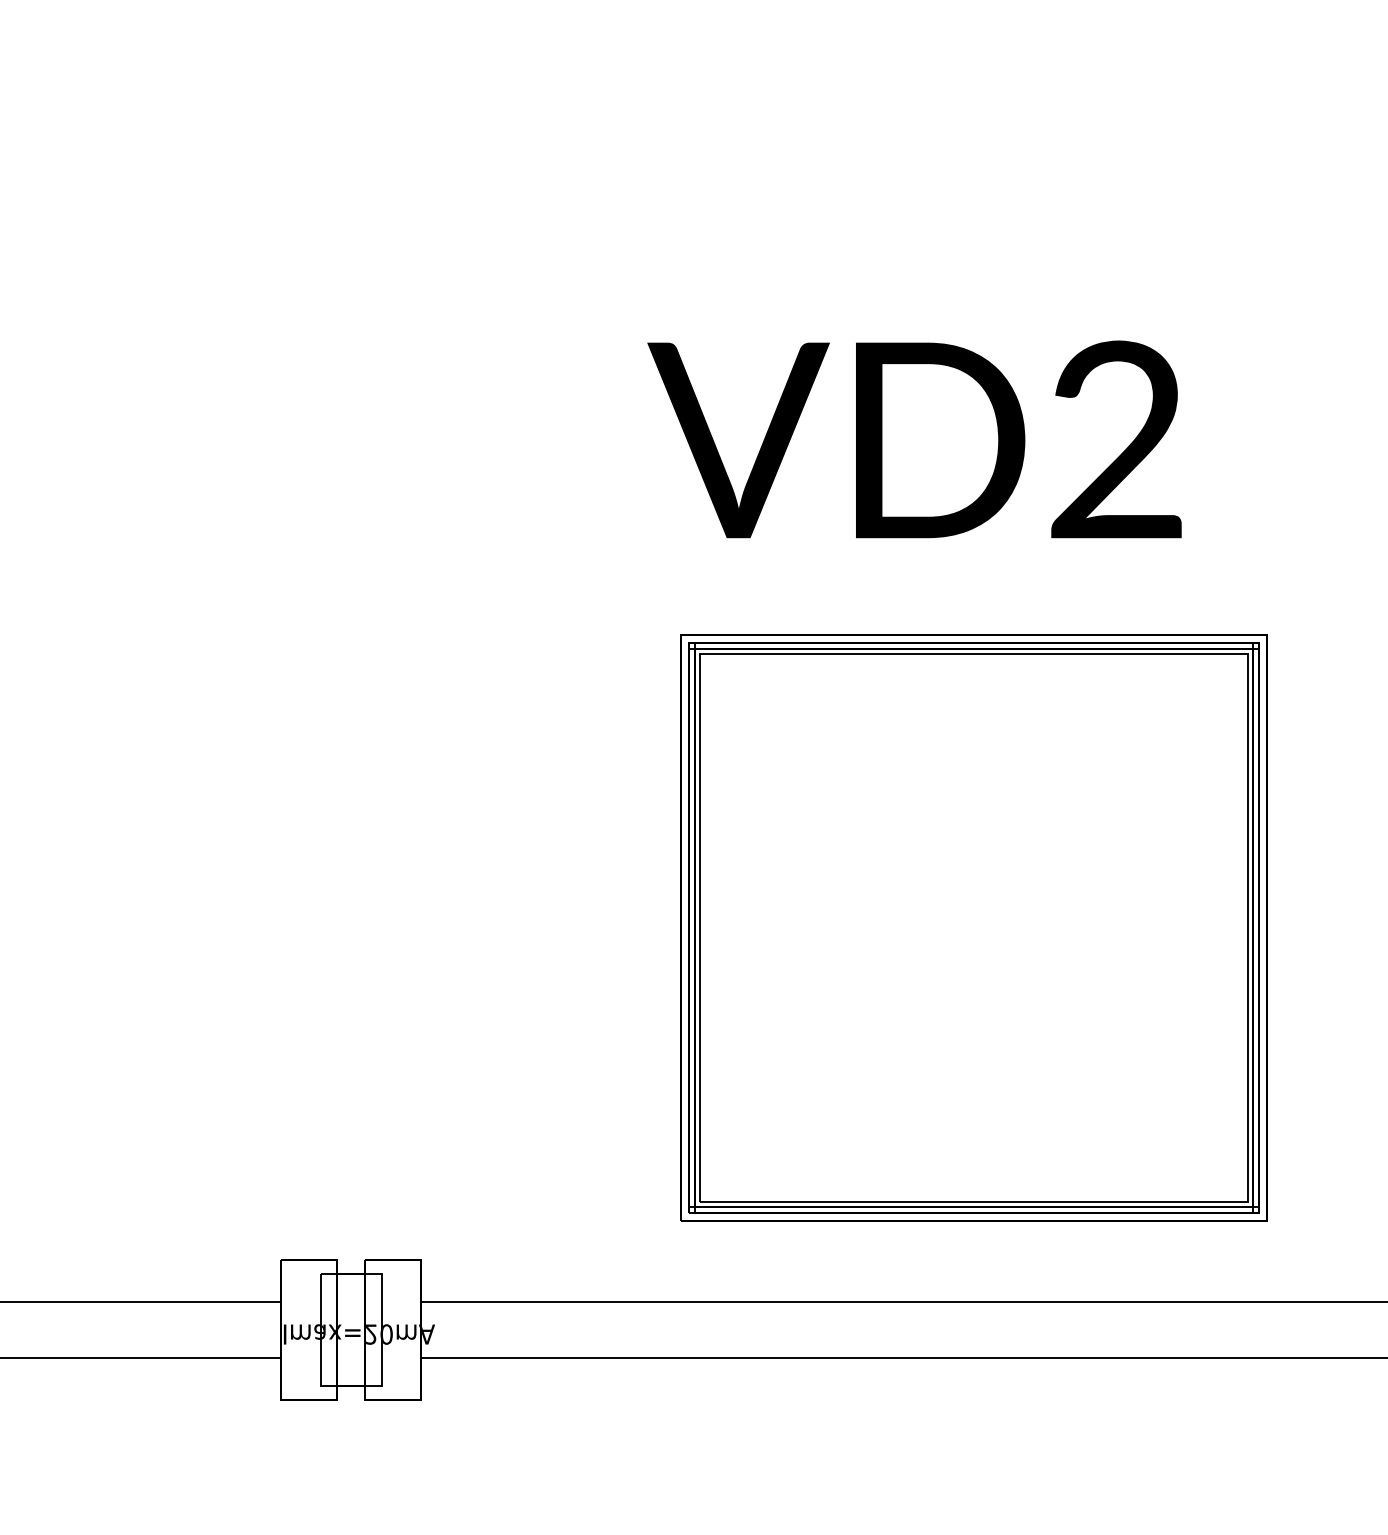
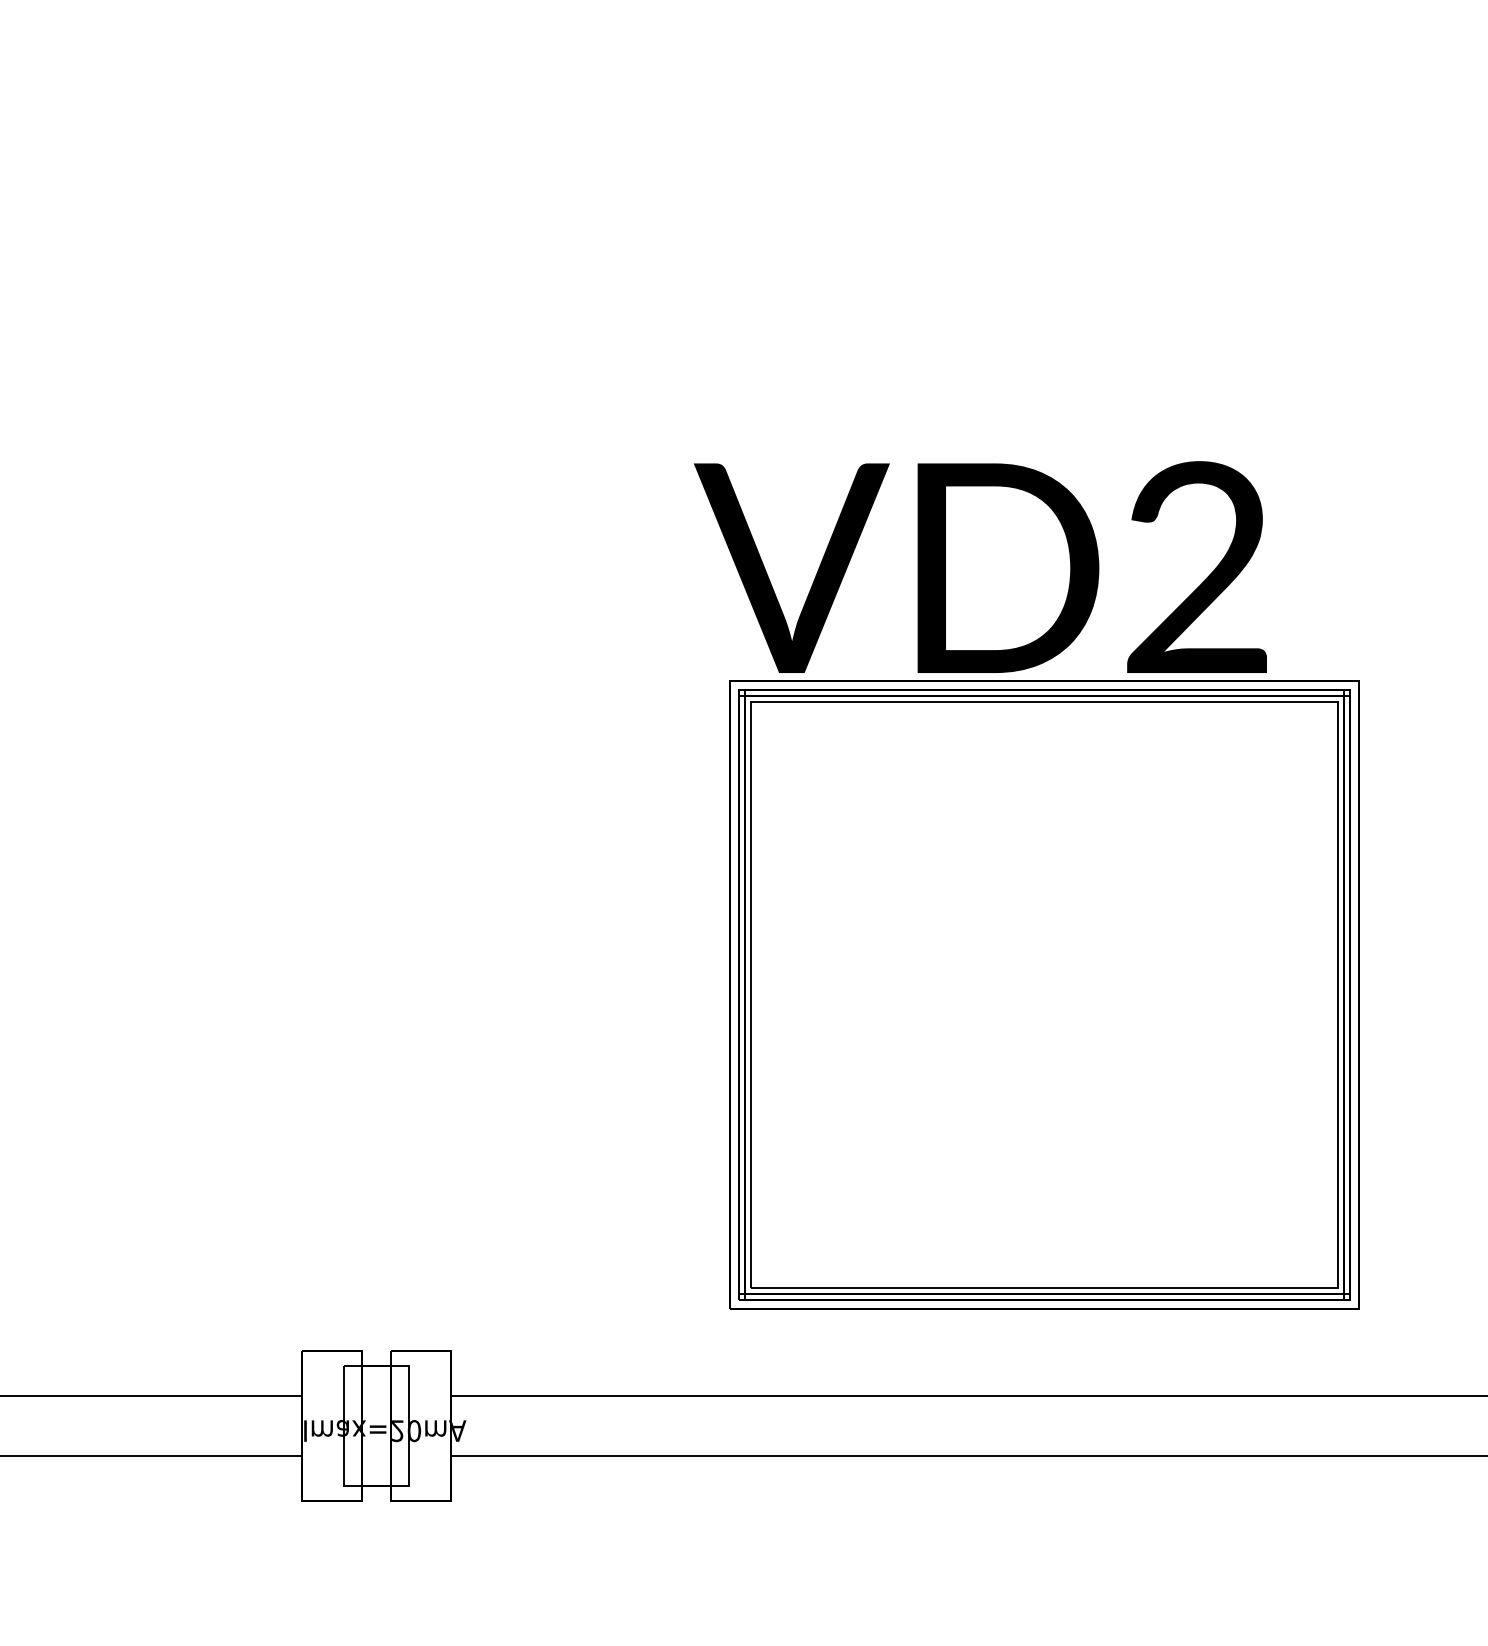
text: (914, 438) -> (980, 566), moved

